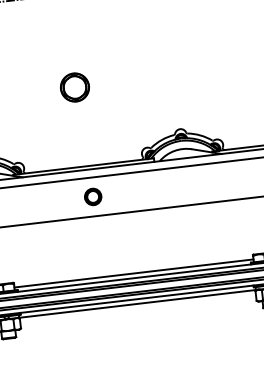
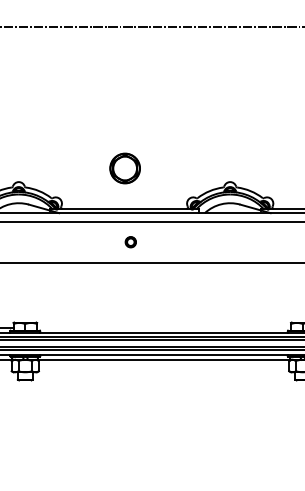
part: (74, 87) -> (124, 168), moved
part: (92, 196) -> (130, 241), size x0.6
line: (134, 273) -> (164, 327), removed

